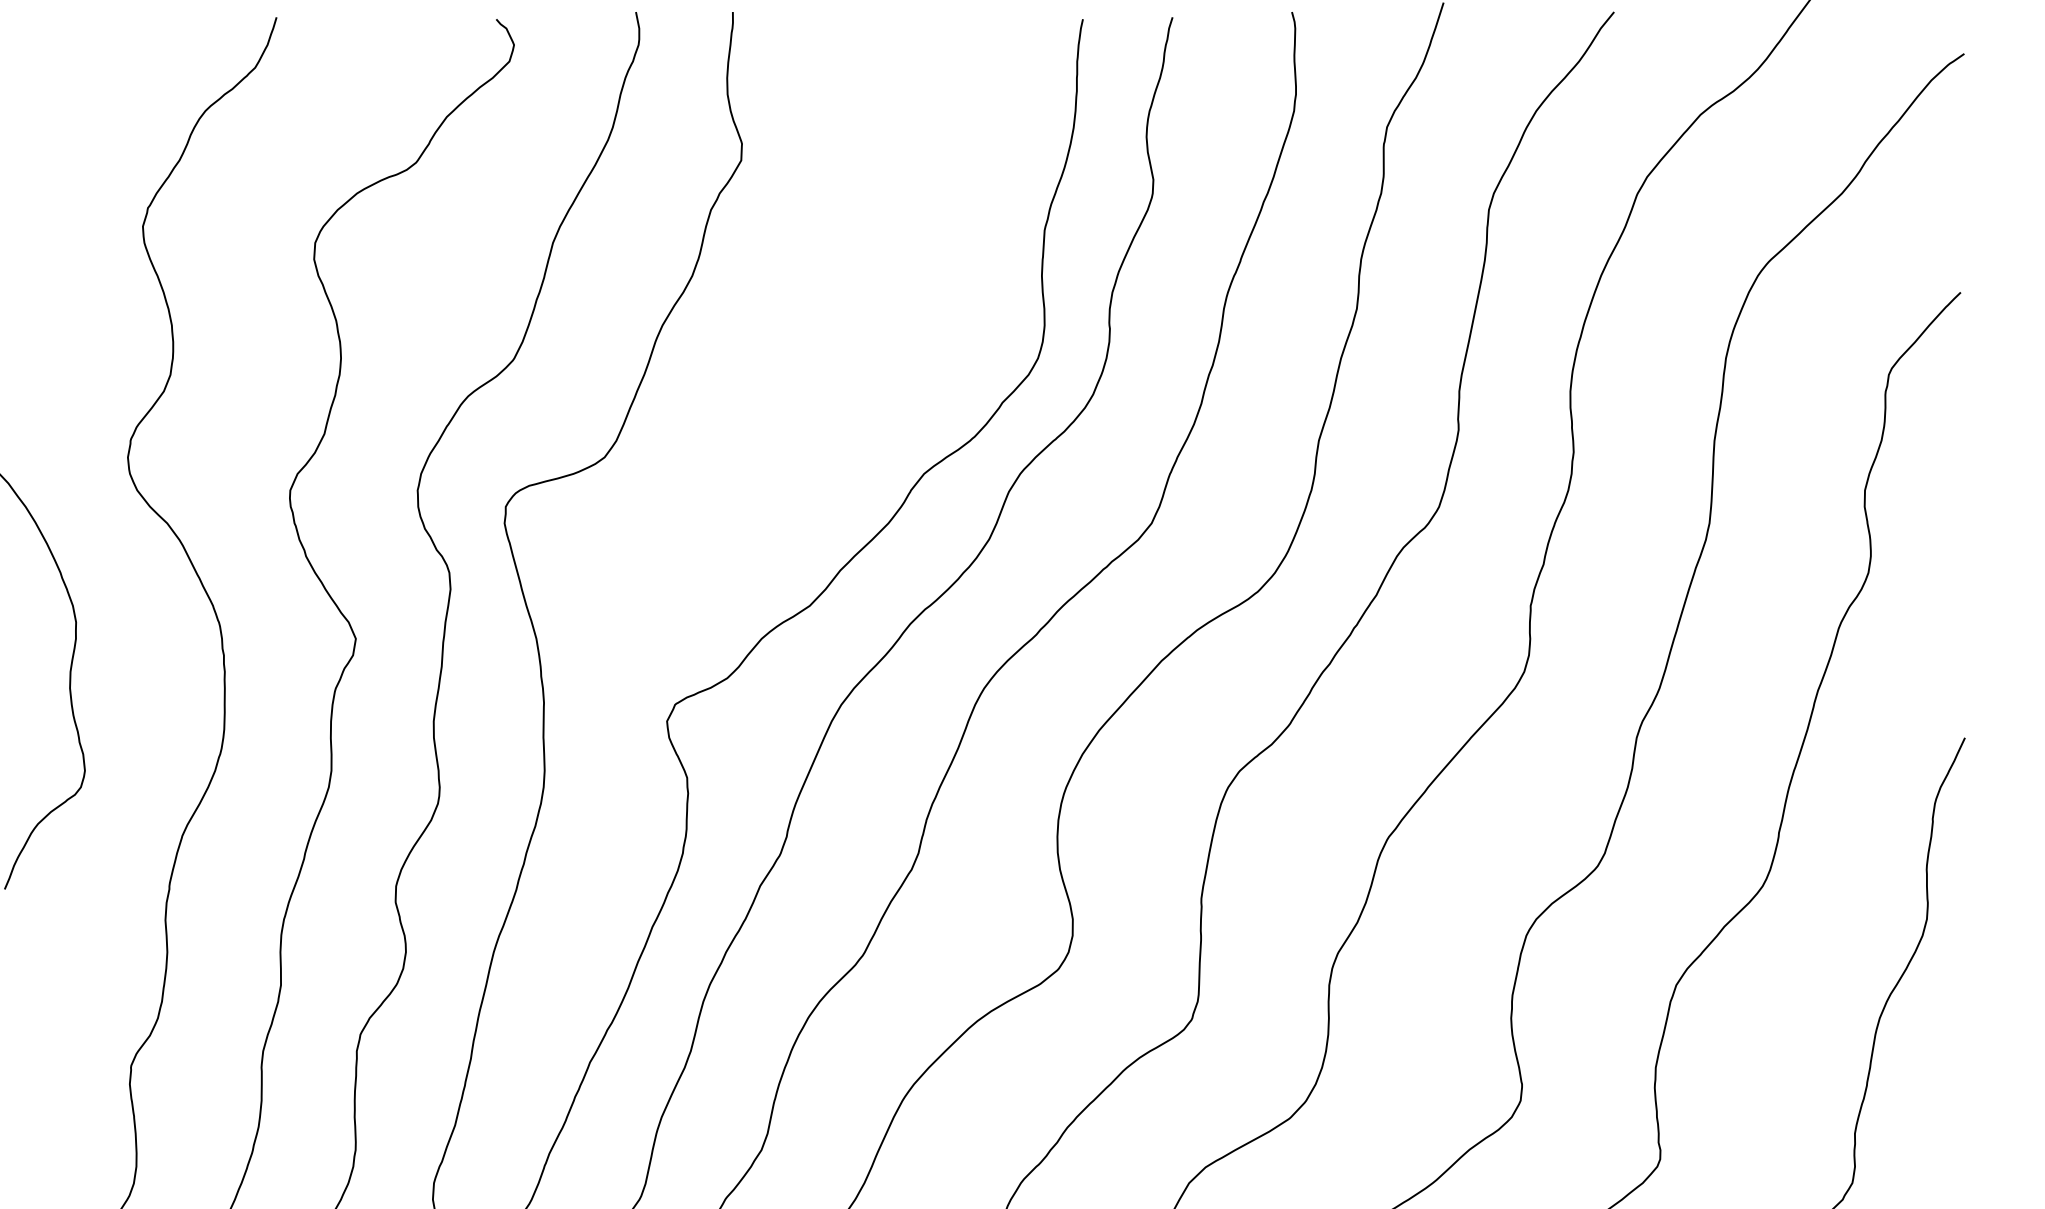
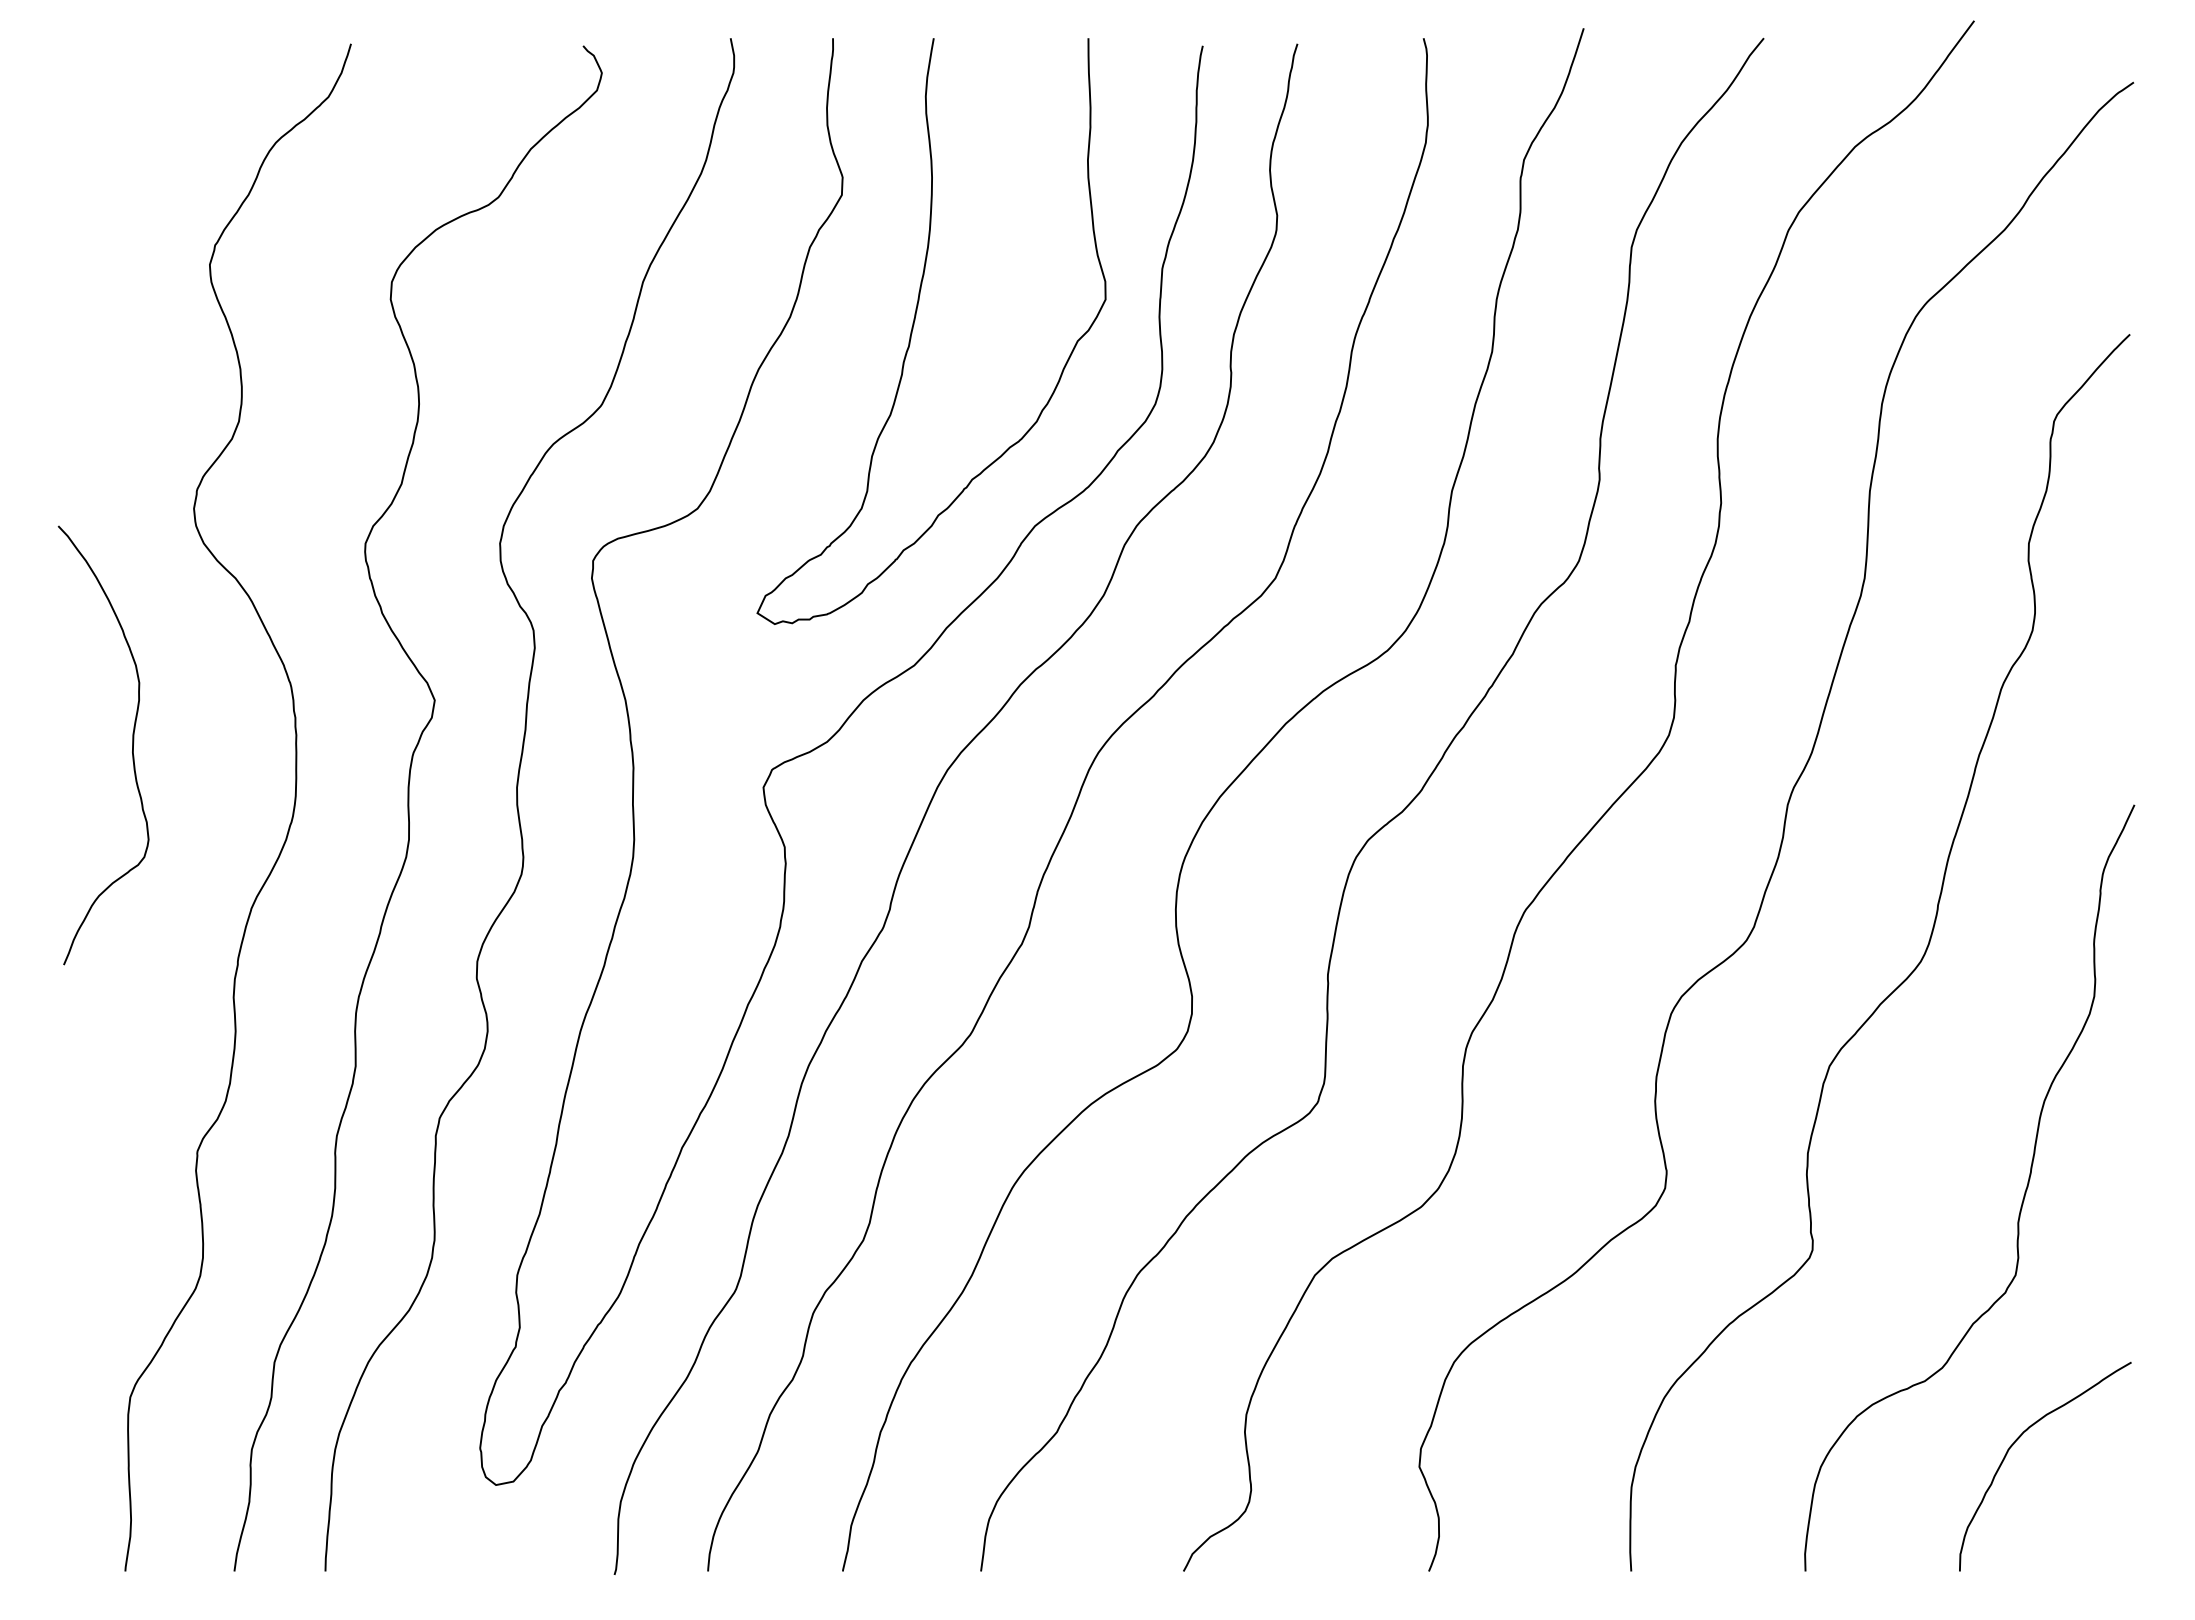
curve: (810, 283) -> (914, 325), added

